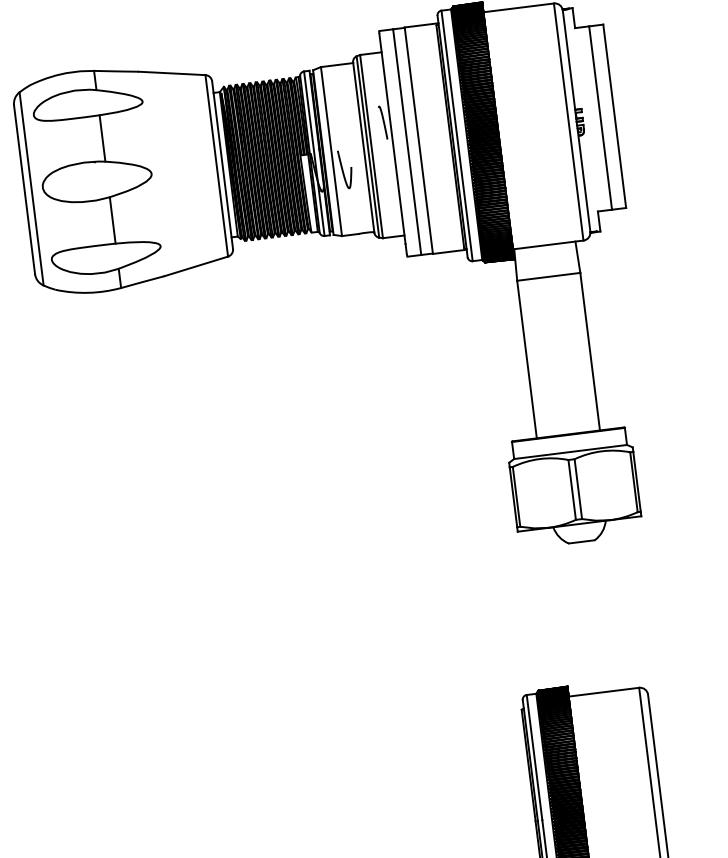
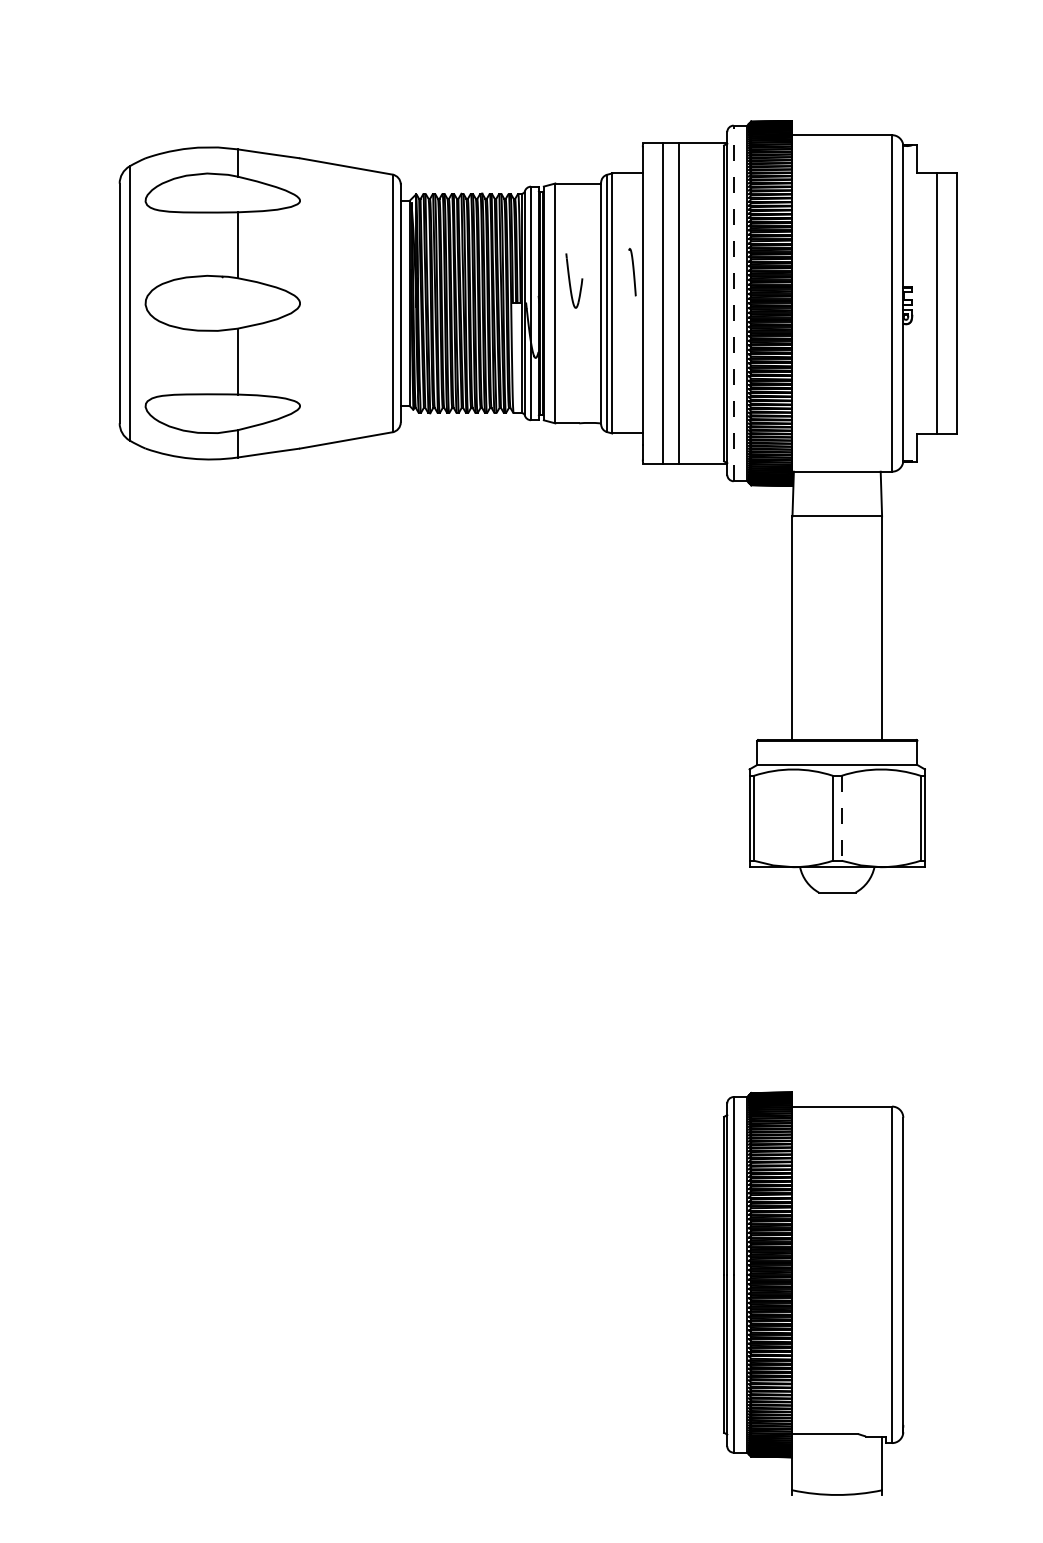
line: (456, 135) -> (733, 303), solid -> dashed
part: (345, 169) -> (574, 280), moved
line: (578, 489) -> (841, 818), solid -> dashed

